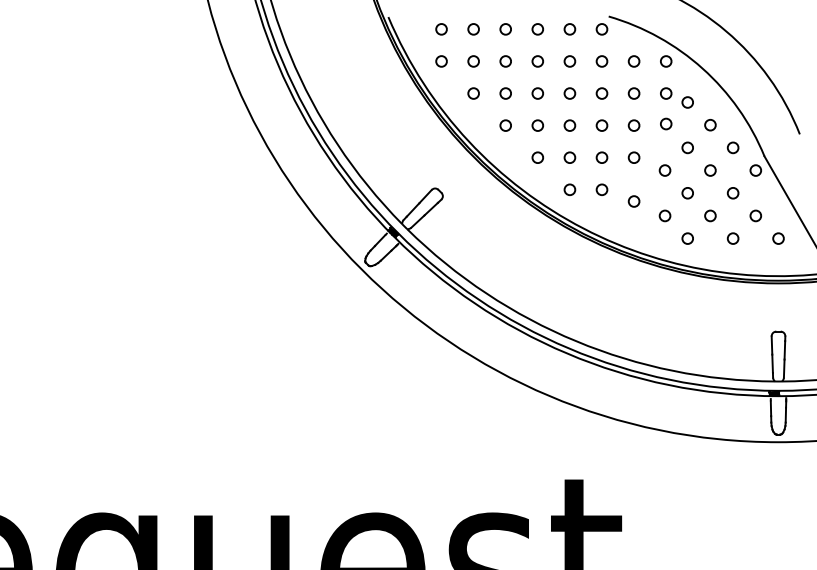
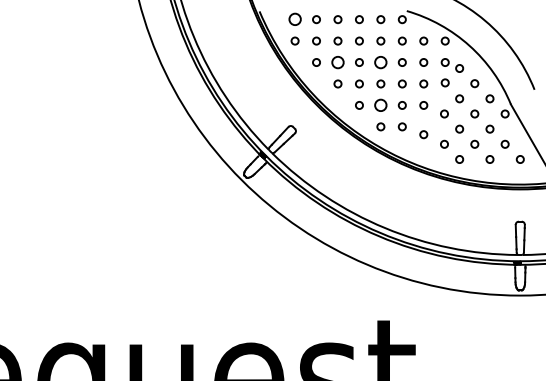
circle: (440, 29) -> (294, 19), size x1.6
circle: (504, 93) -> (337, 62), size x1.6
circle: (569, 93) -> (380, 62), size x1.6
circle: (569, 157) -> (380, 105), size x1.6

